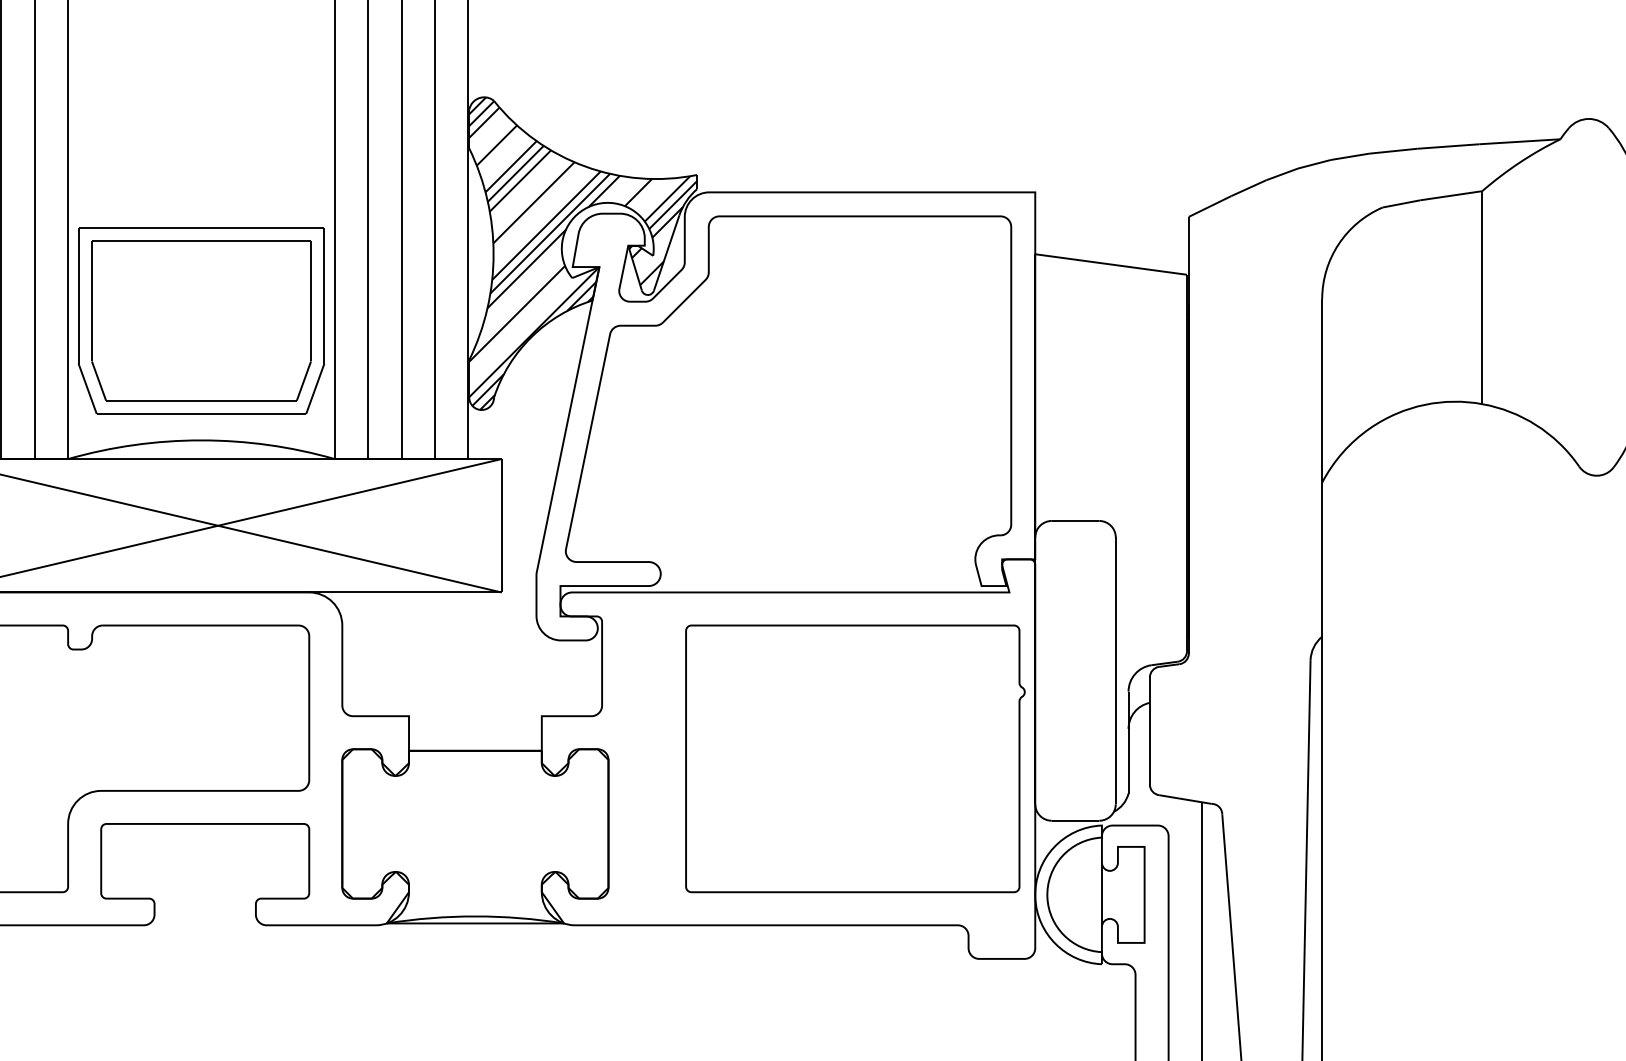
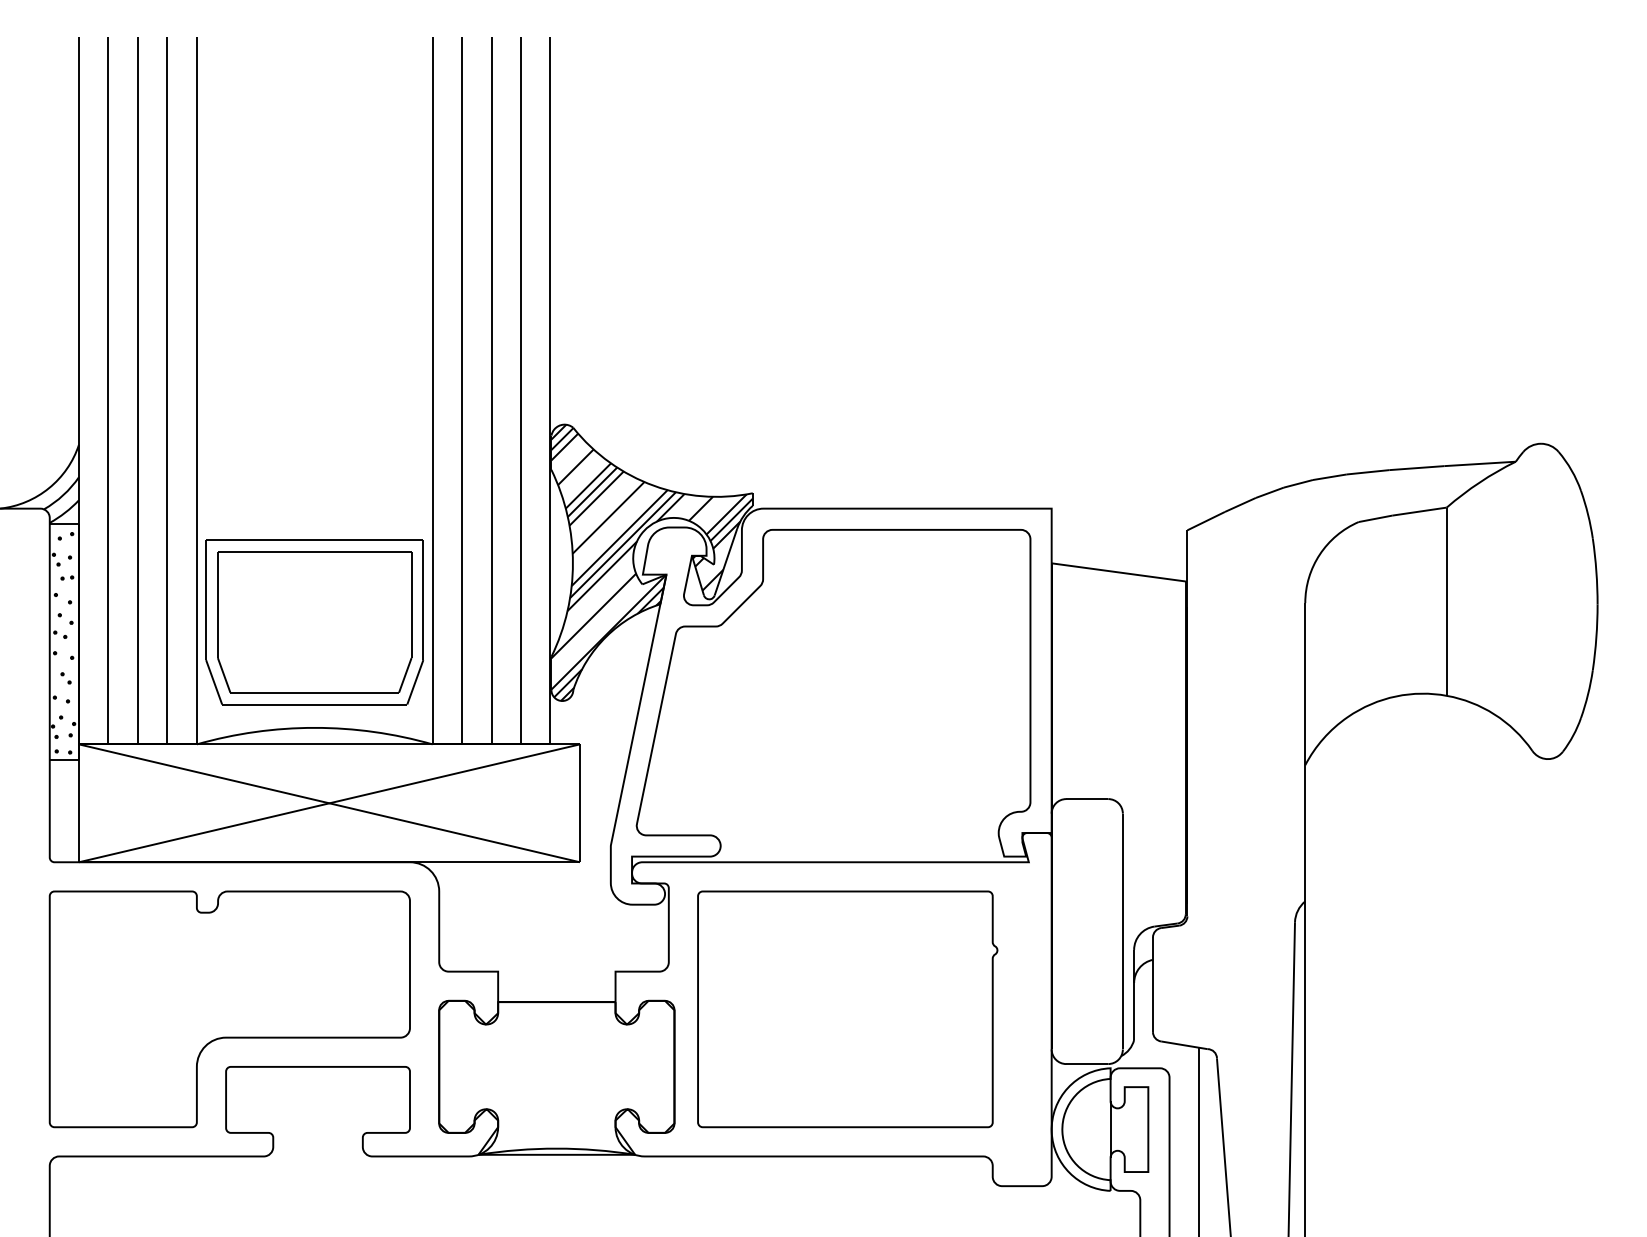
part: (855, 759) -> (847, 1009), moved

